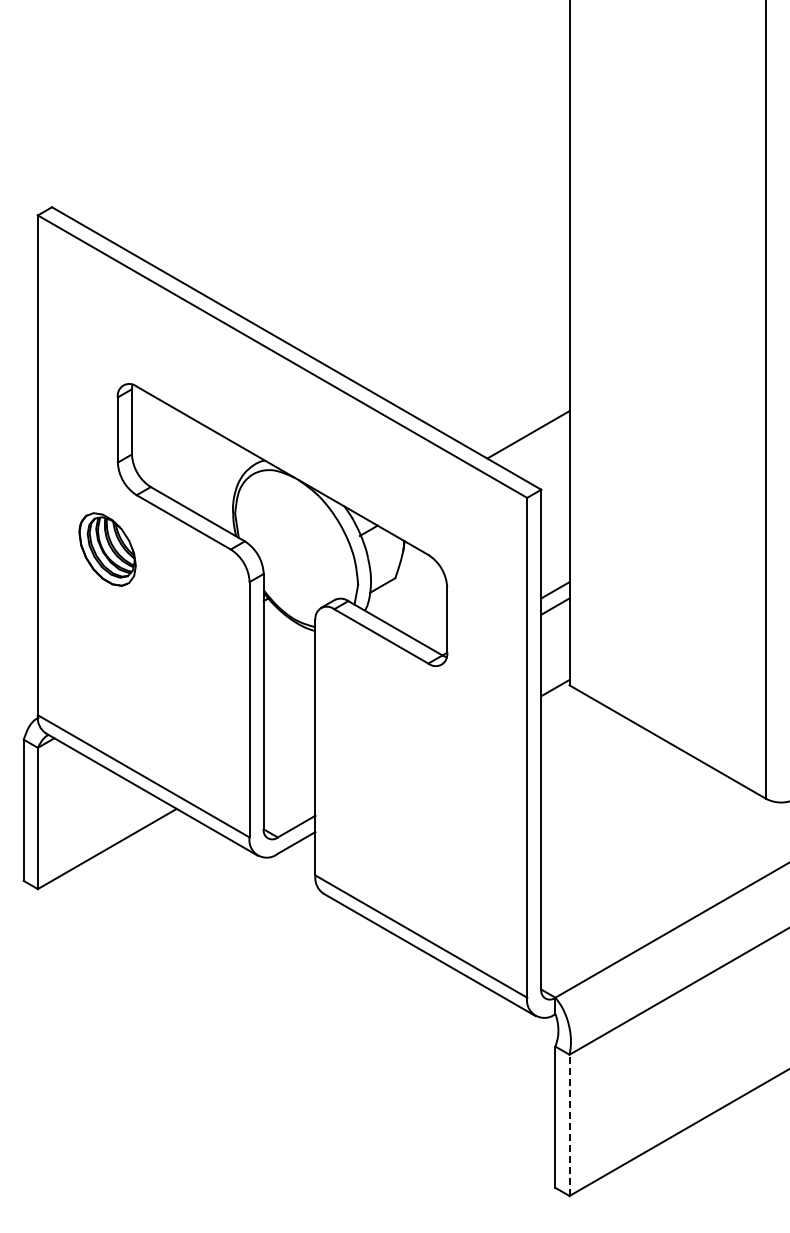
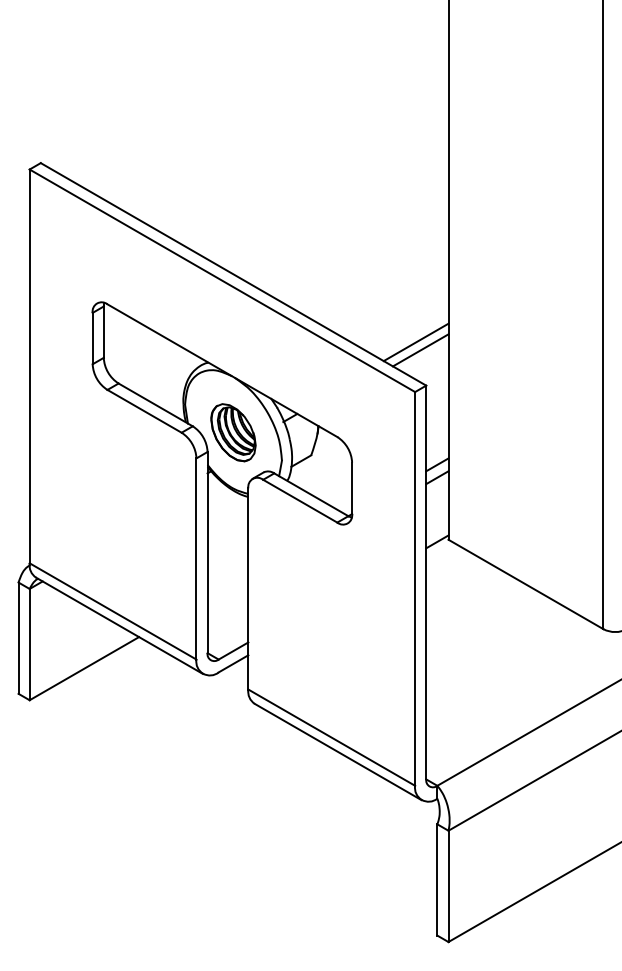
line: (534, 444) -> (420, 349), added
part: (107, 549) -> (233, 432), moved
line: (569, 1125) -> (448, 886), dashed -> solid

